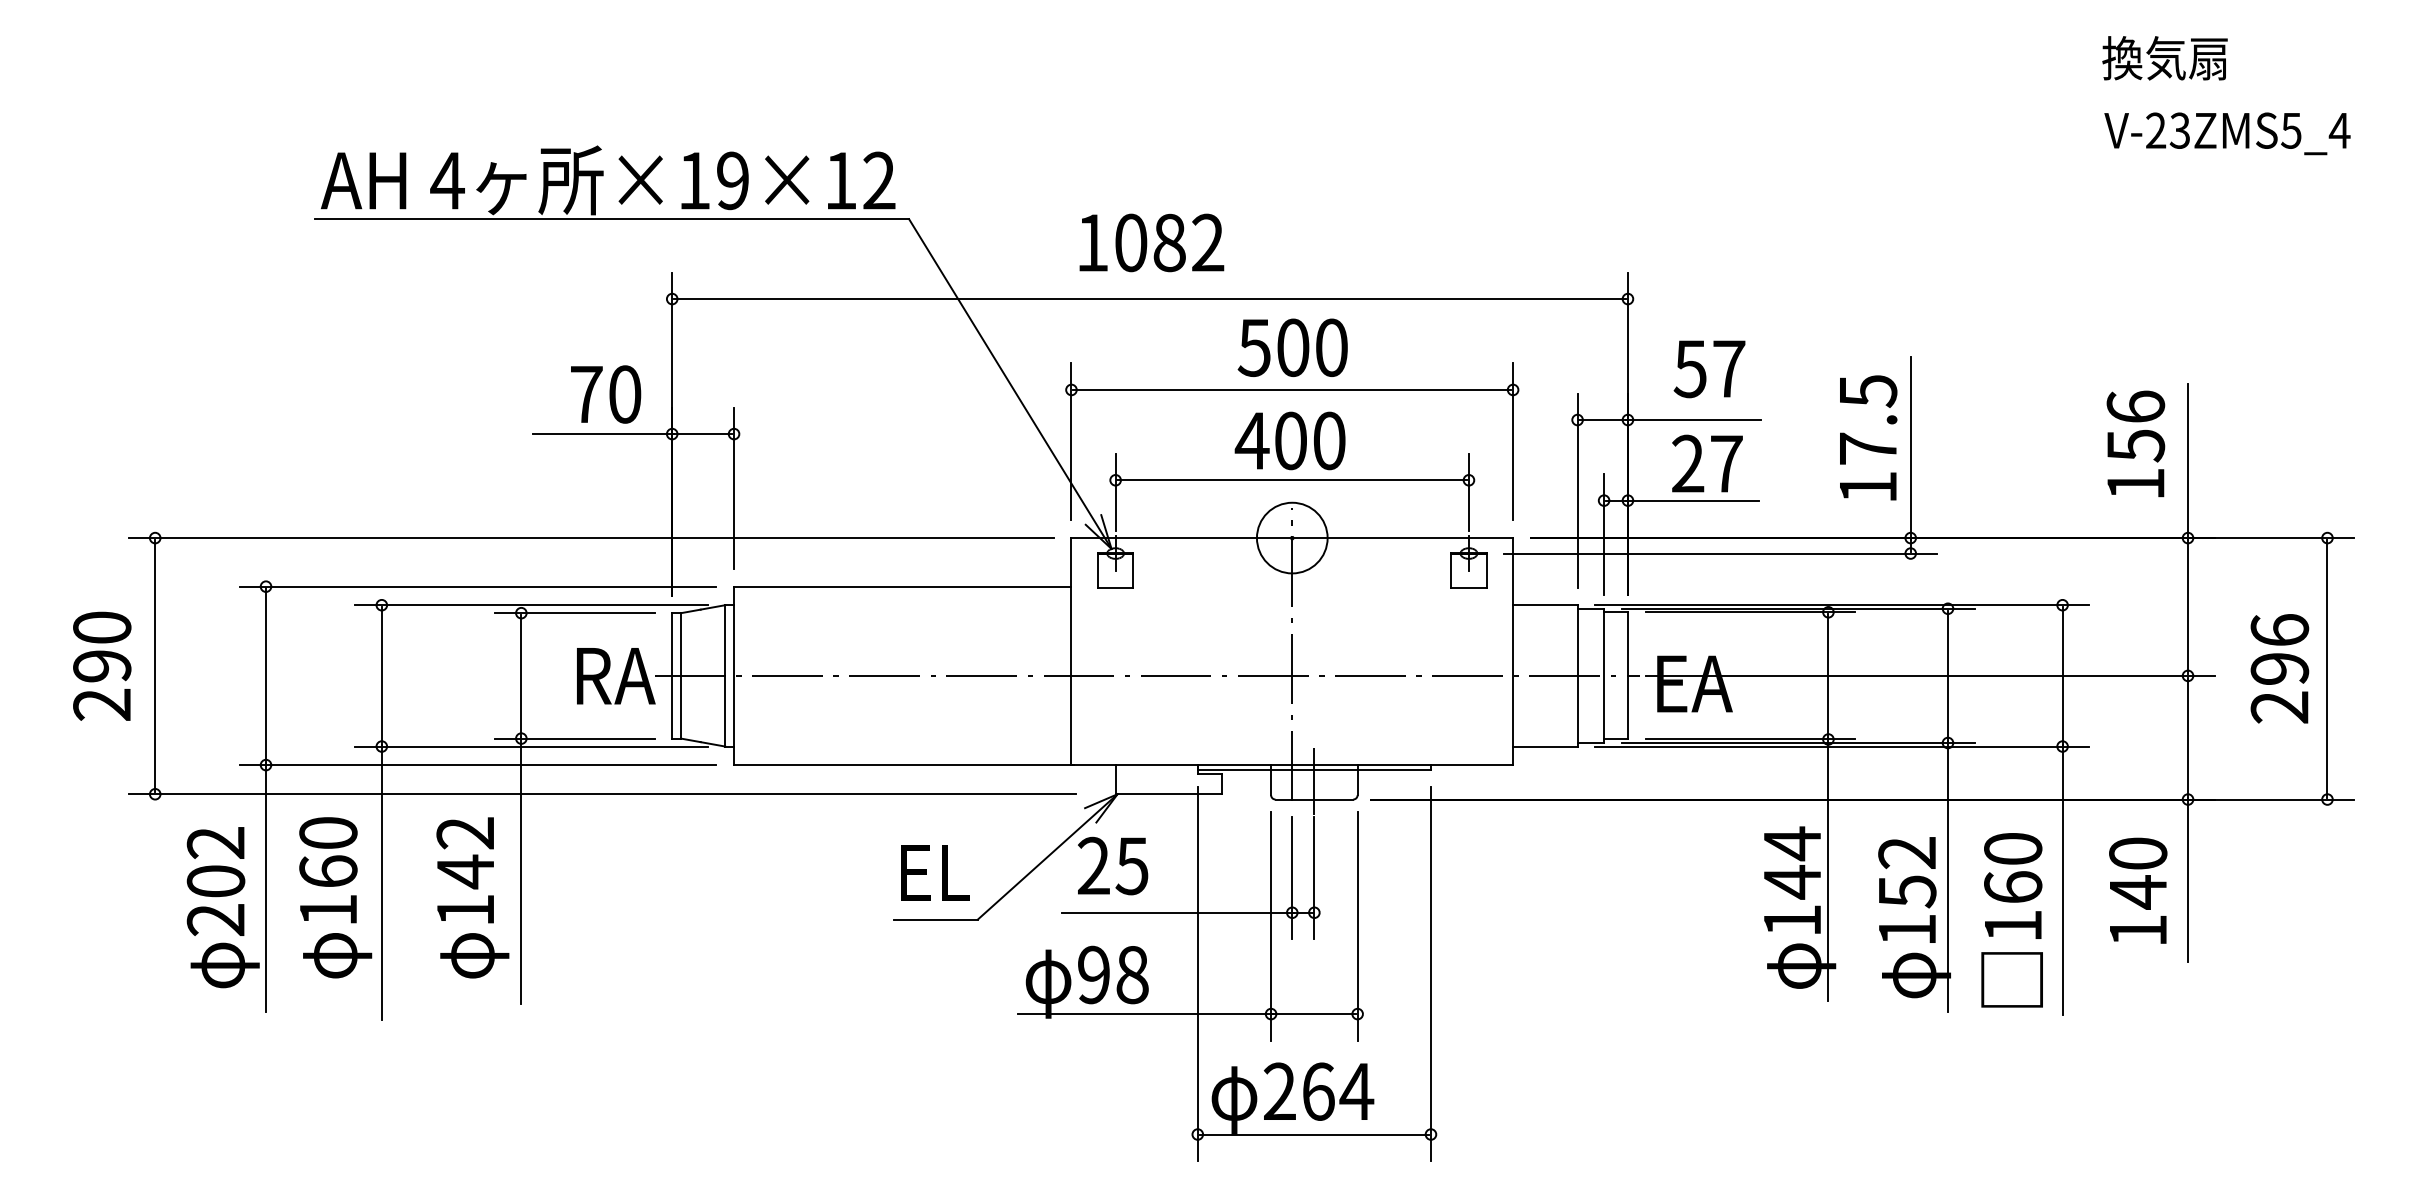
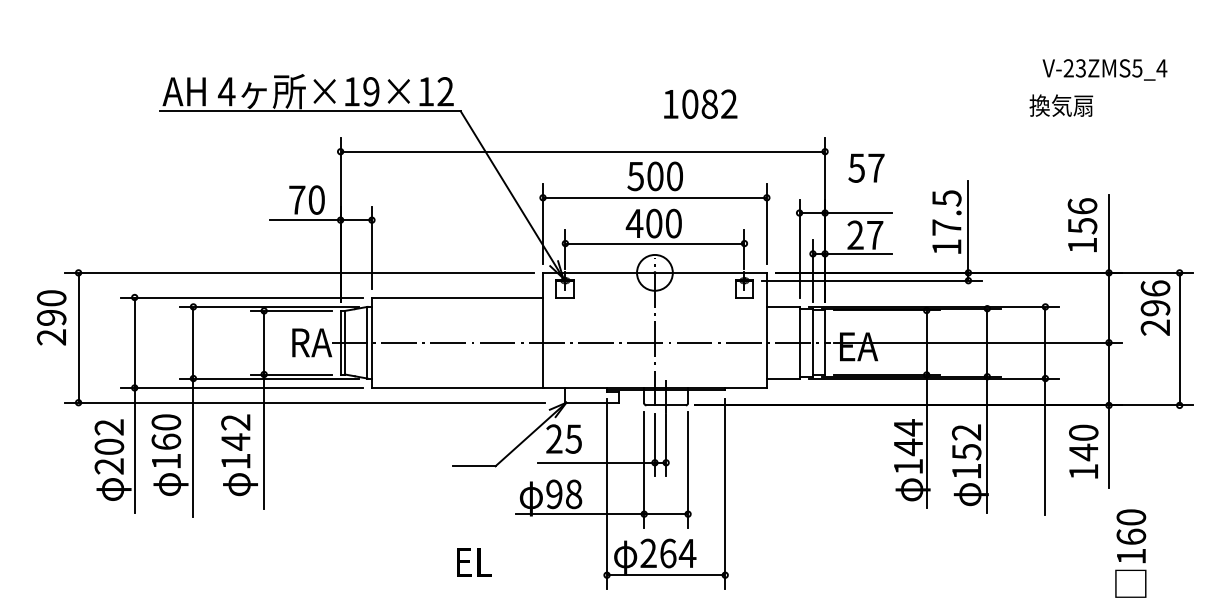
text: (2165, 57) -> (1061, 105), moved
text: (2226, 132) -> (1104, 69), moved
text: (1151, 241) -> (700, 103), moved
text: (1709, 367) -> (866, 167), moved
text: (101, 665) -> (51, 317), moved
text: (2279, 667) -> (1155, 307), moved
text: (936, 872) -> (474, 562), moved
text: (2011, 920) -> (1130, 553), moved

